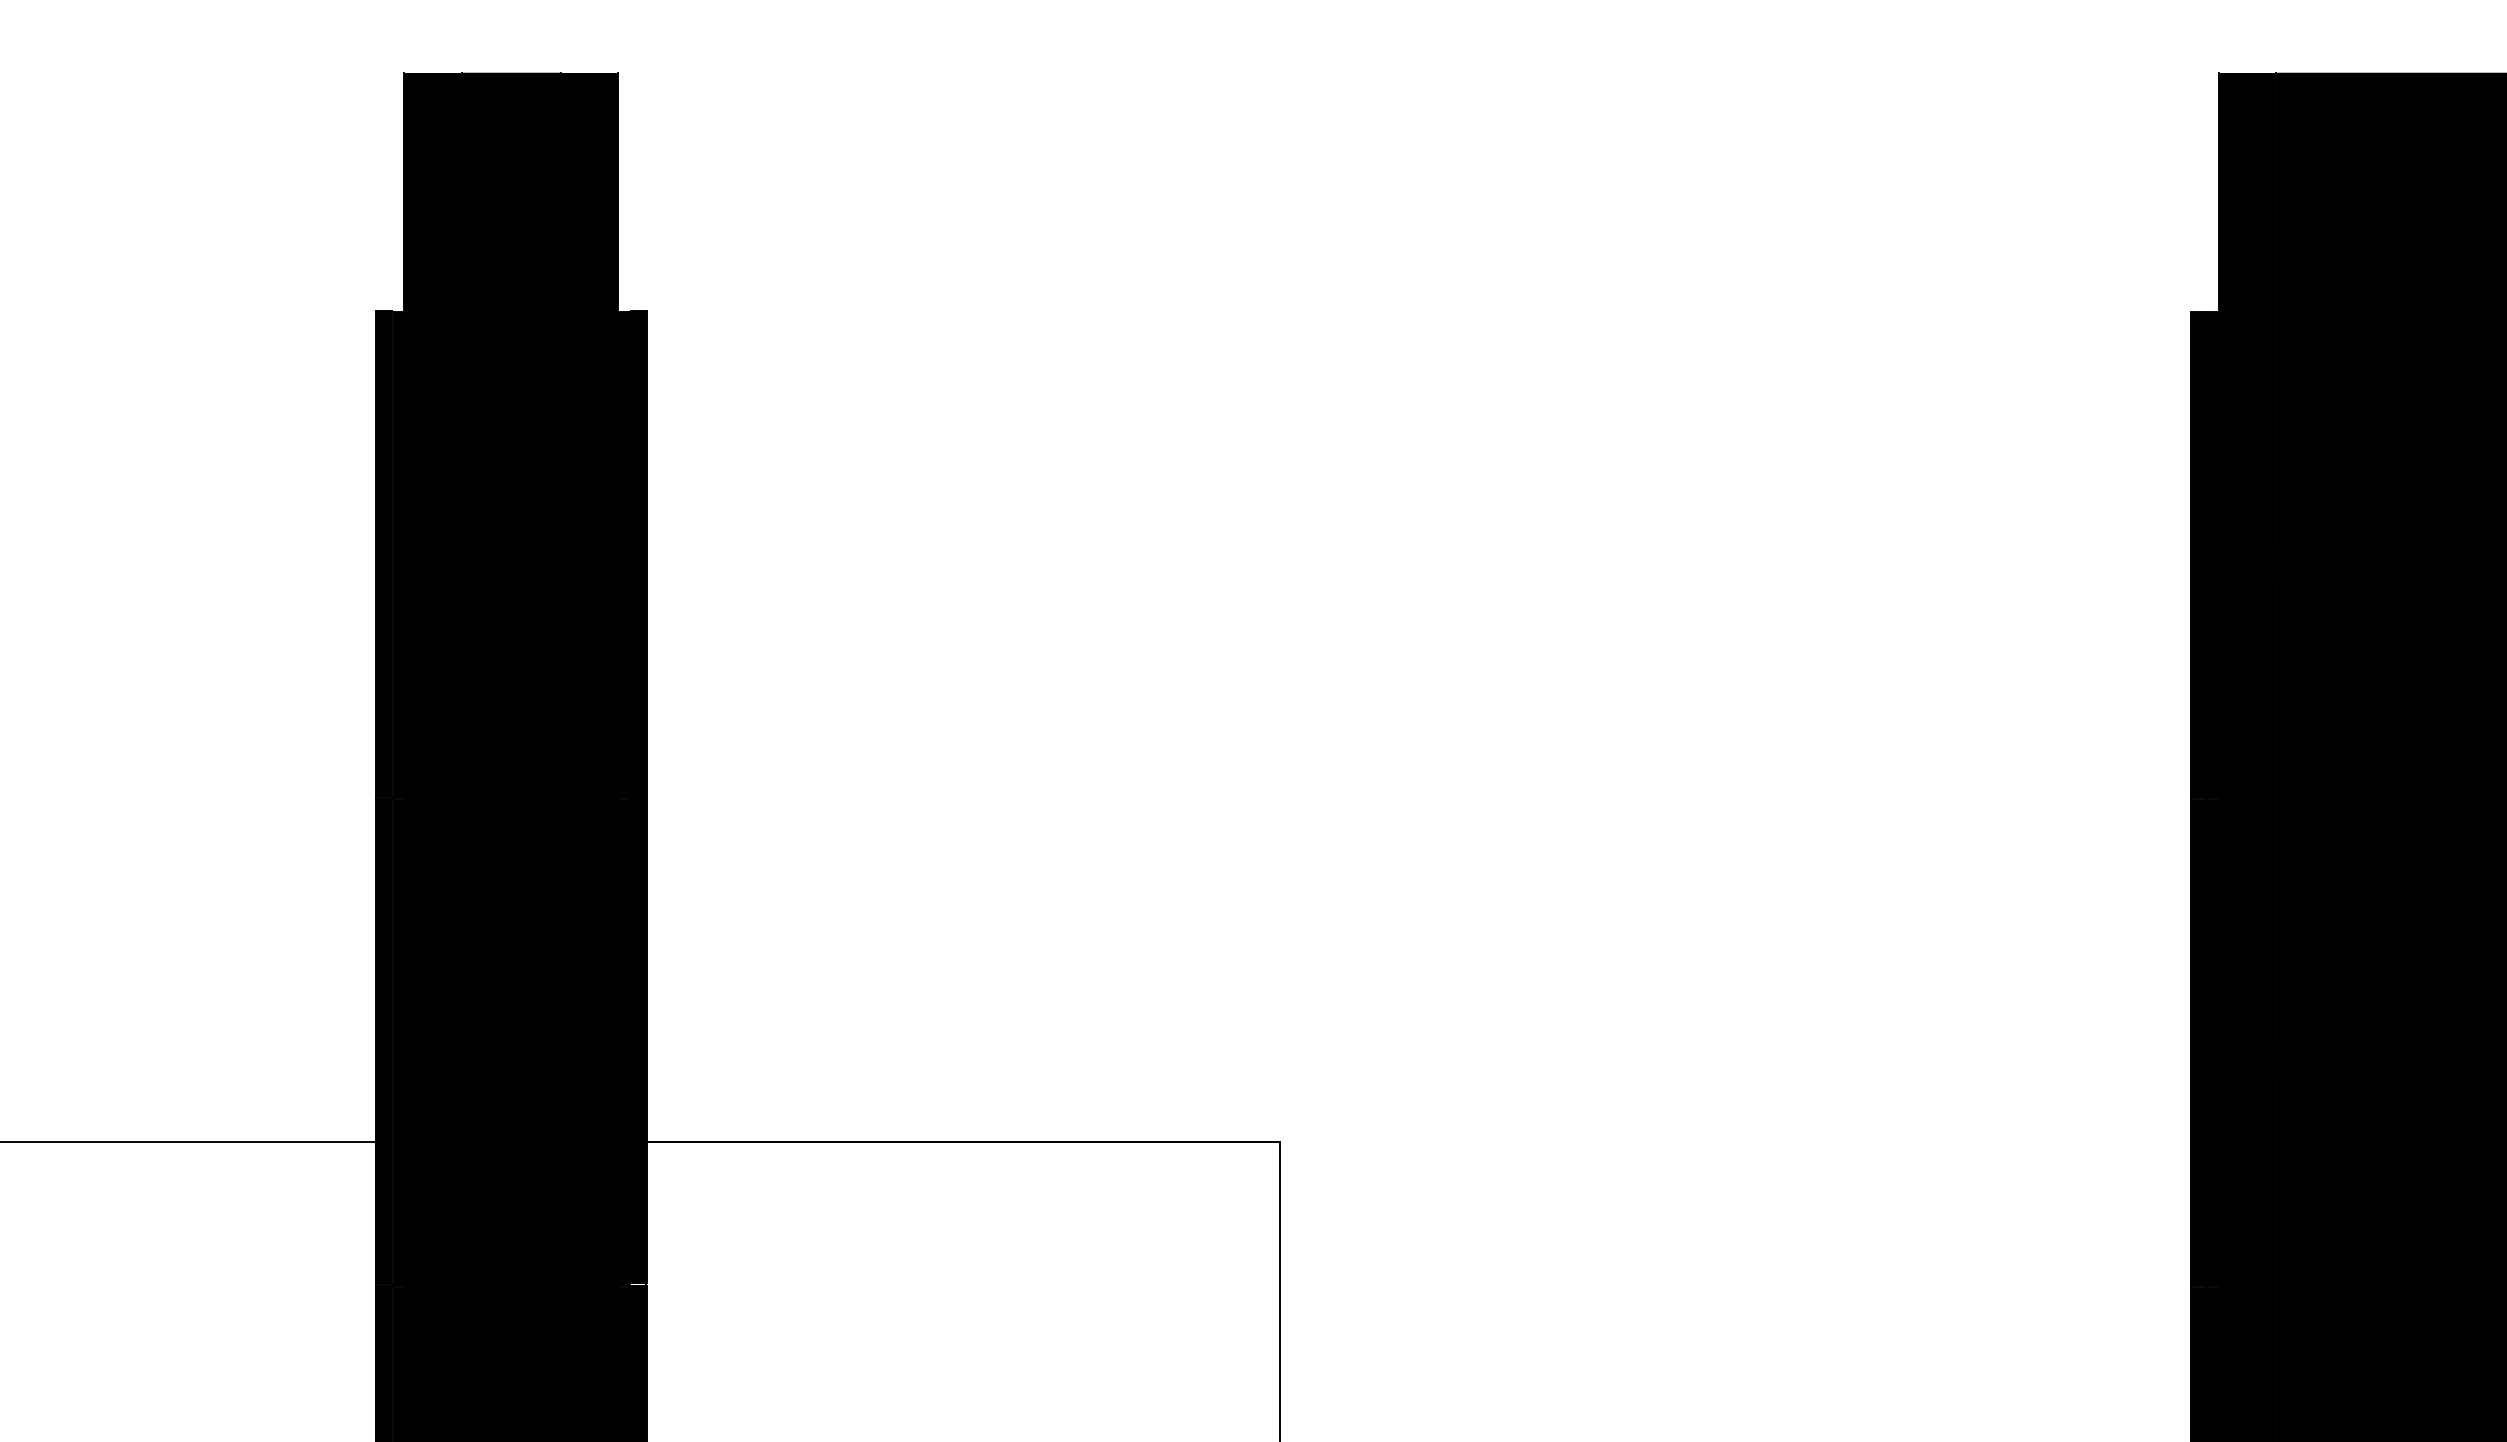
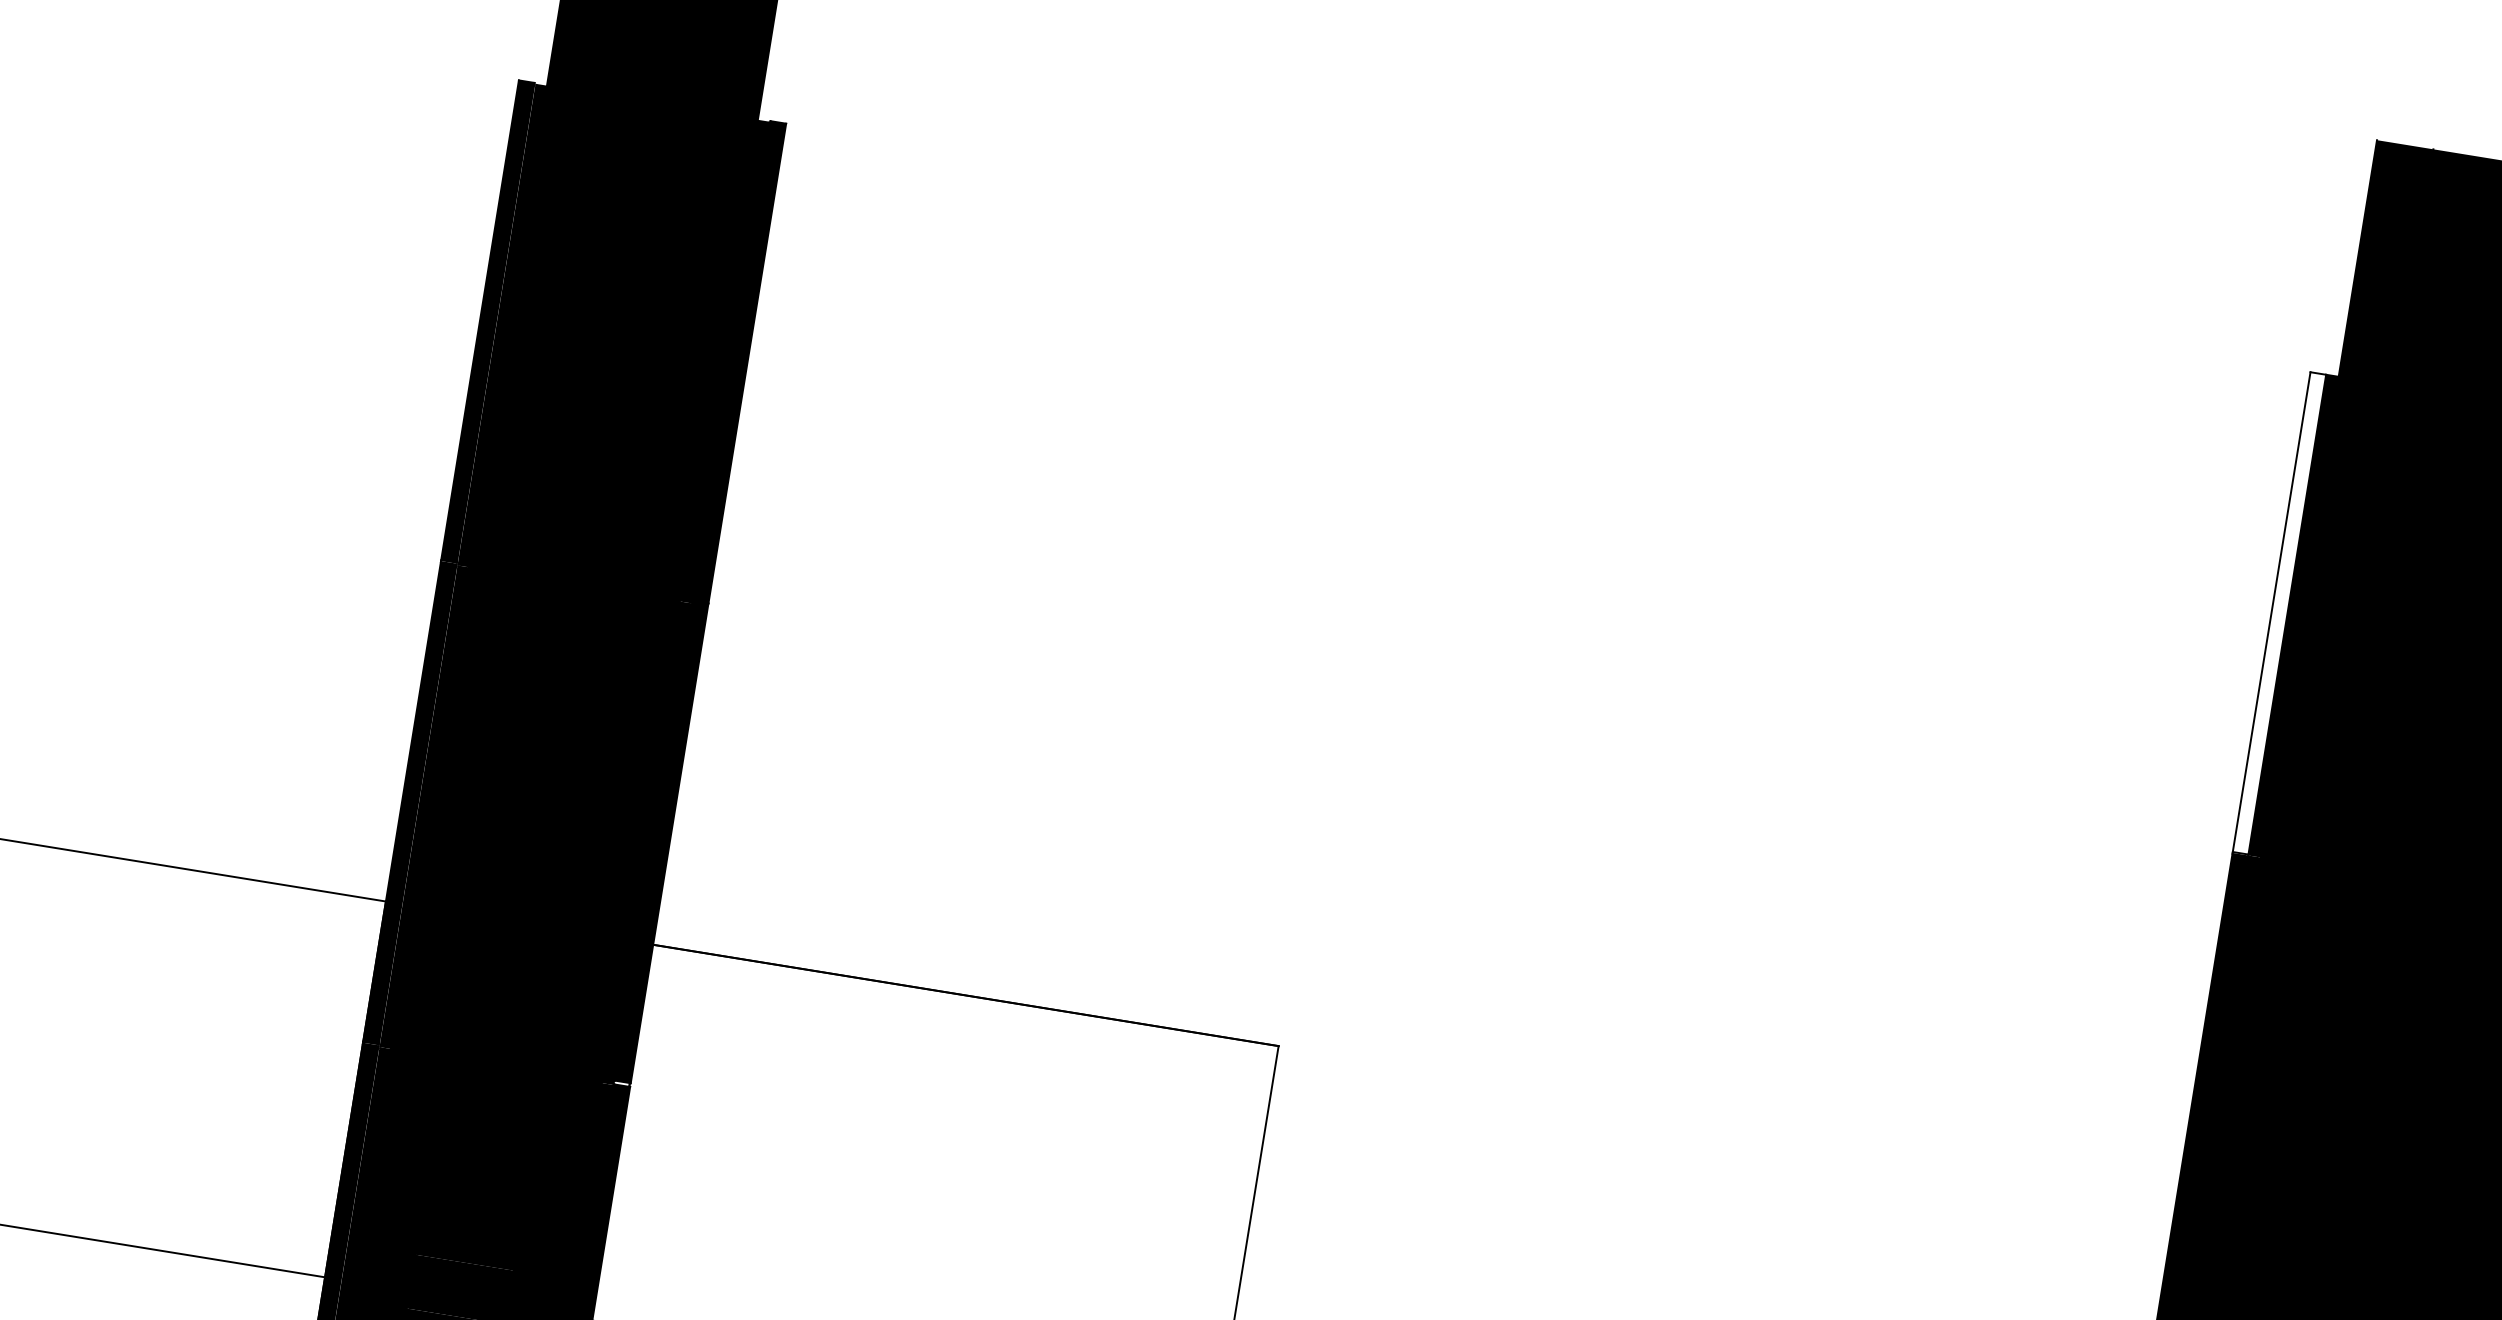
fill: (2198, 554) -> (2279, 612), removed

